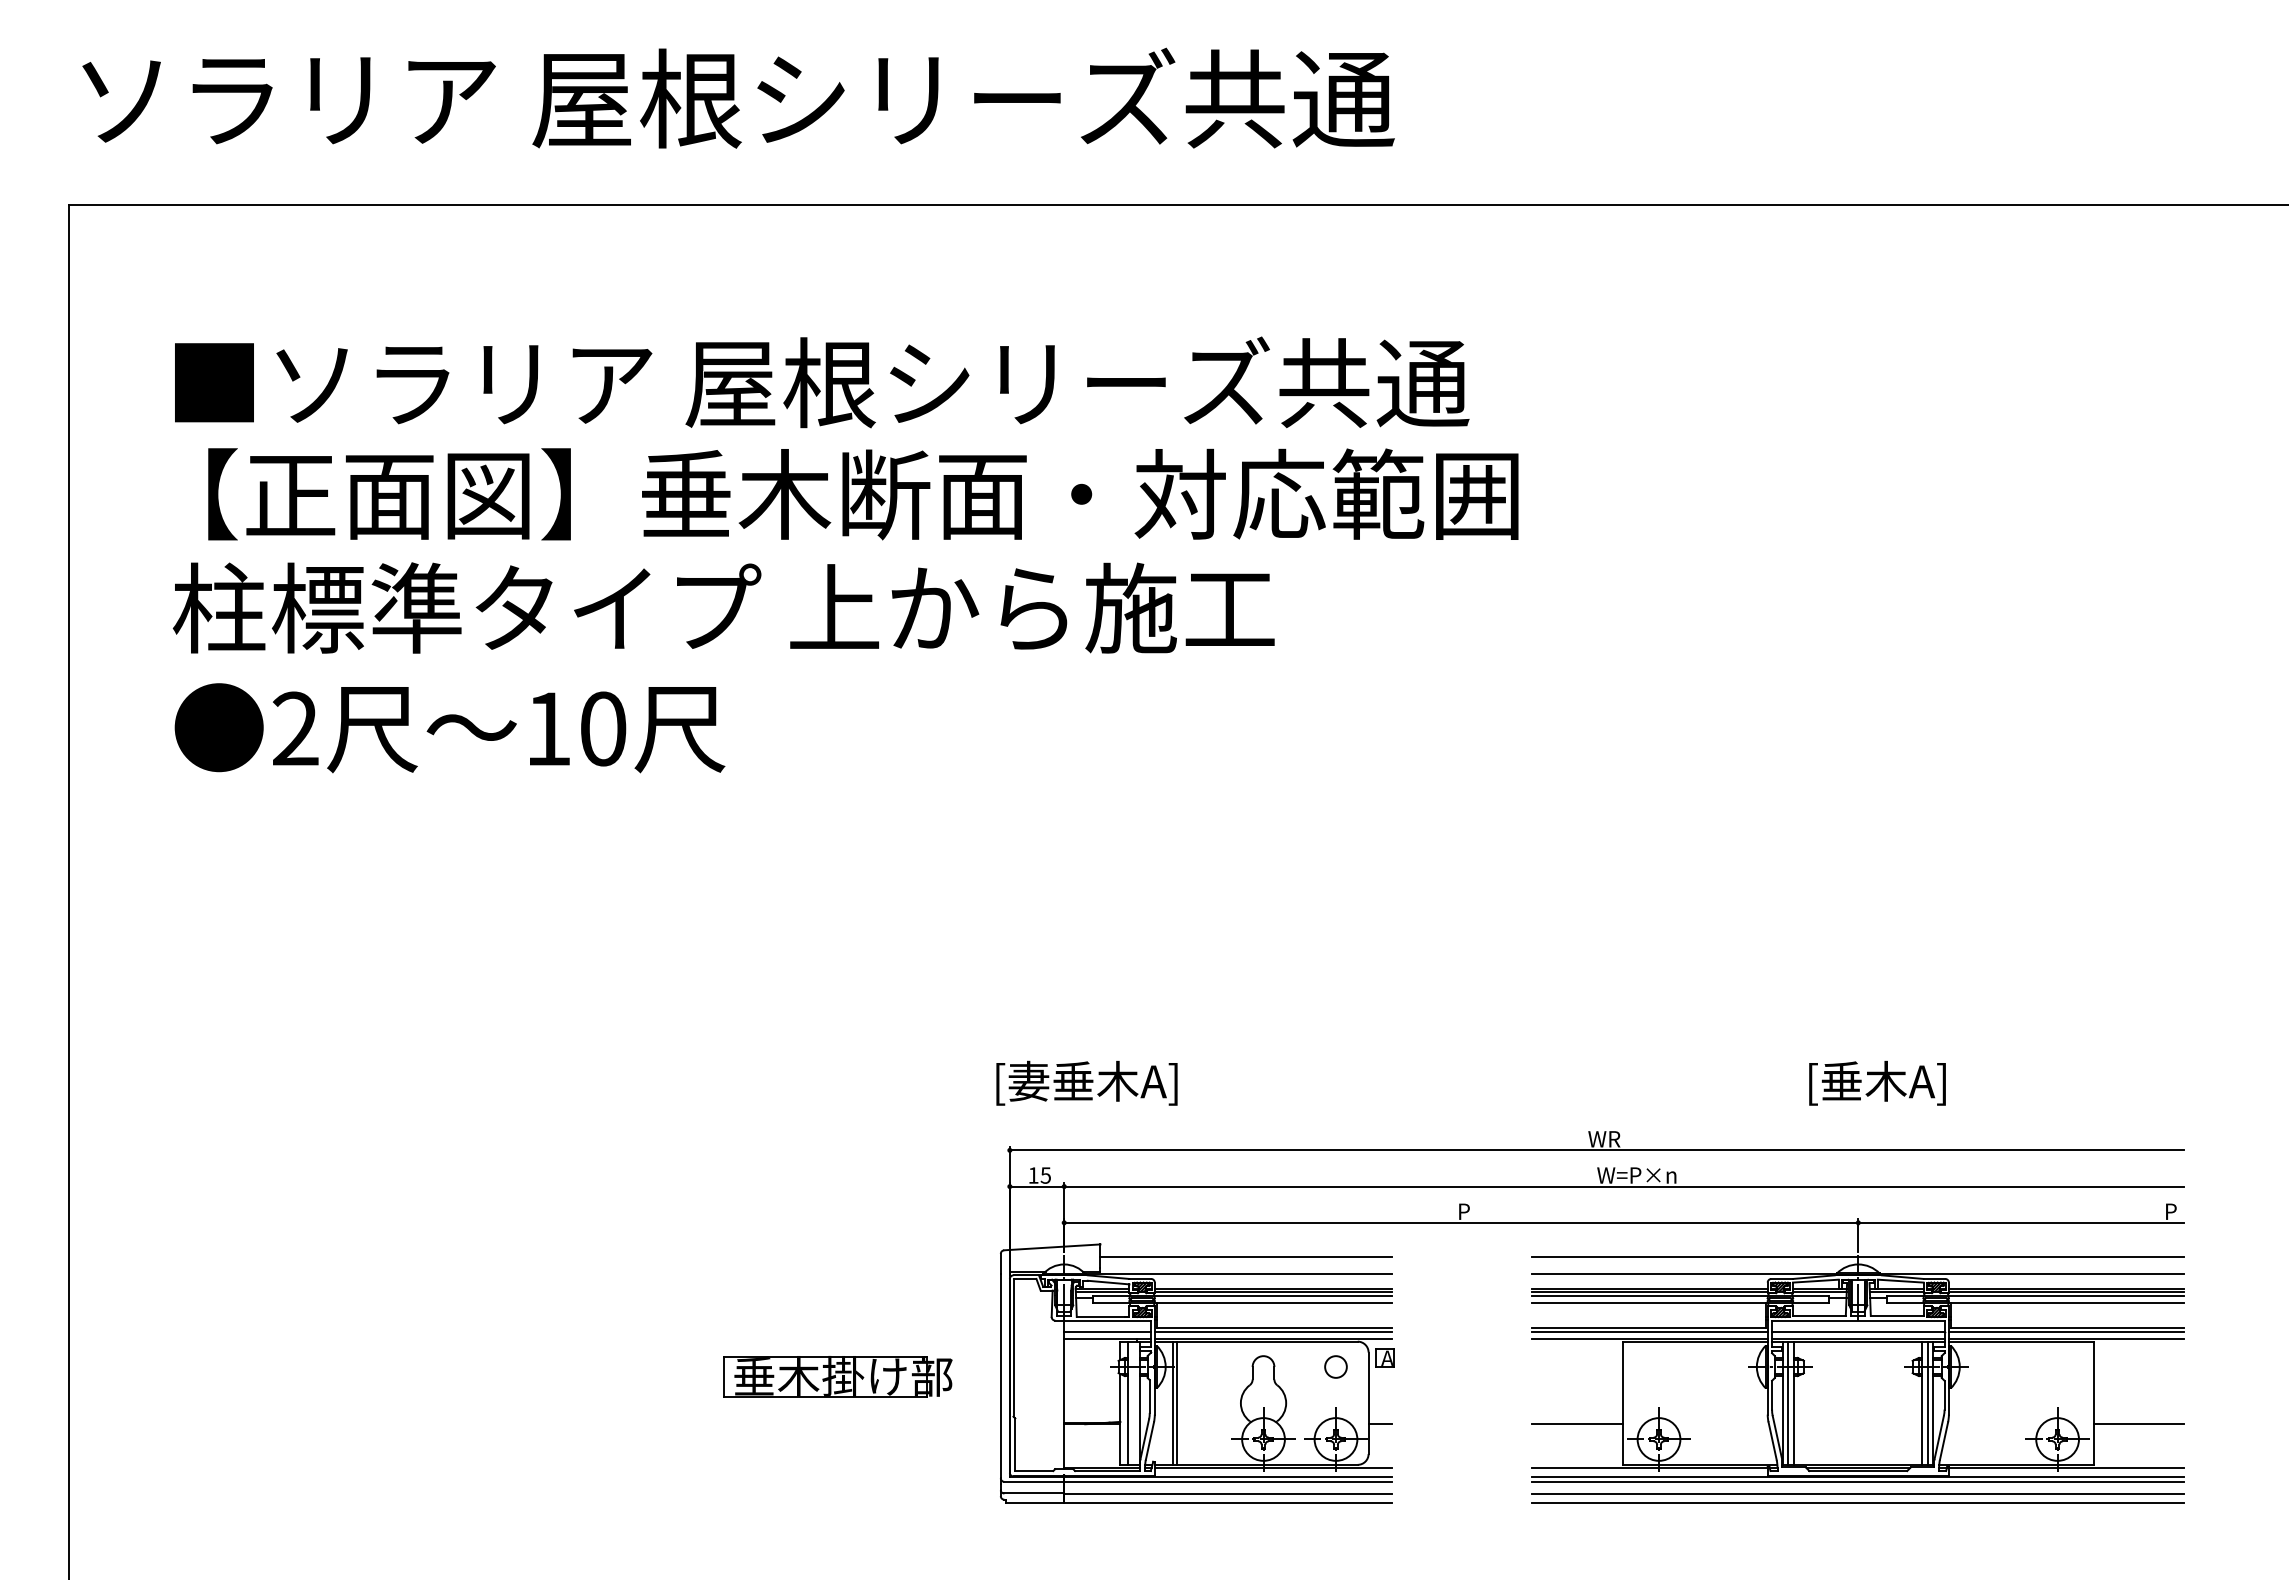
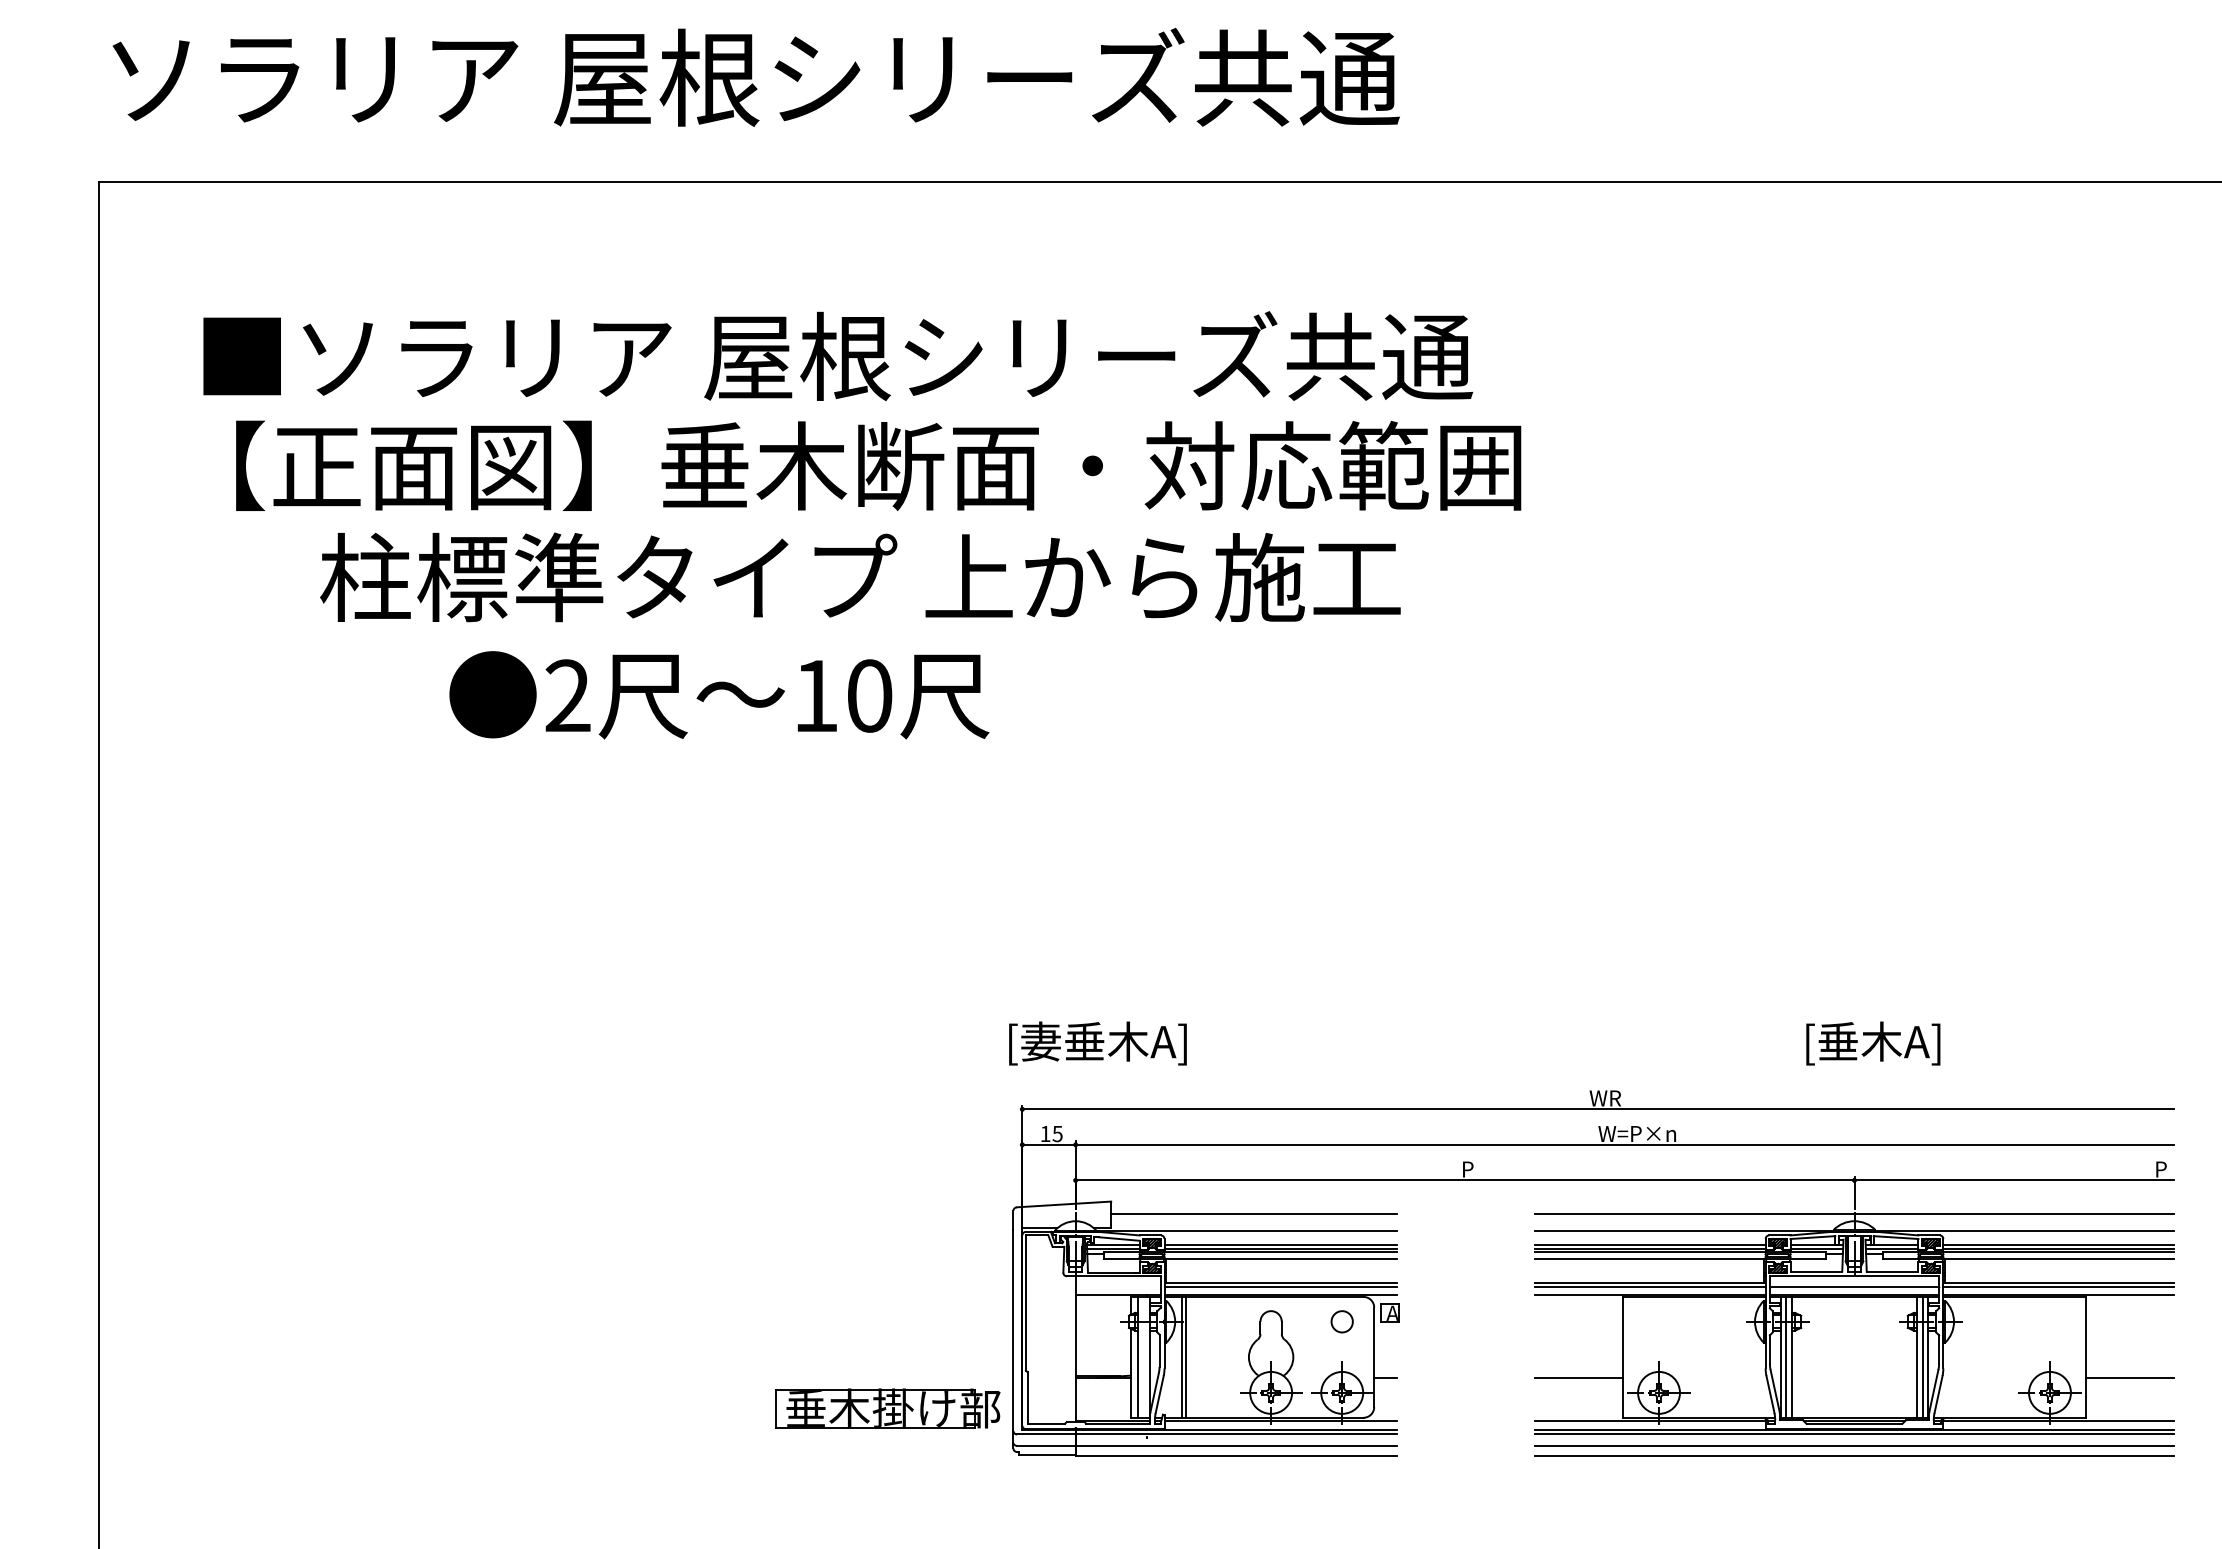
text: (723, 607) -> (860, 576), moved
text: (449, 728) -> (718, 695), moved
line: (1107, 1331) -> (1118, 1286), removed
part: (837, 1376) -> (887, 1408), moved

